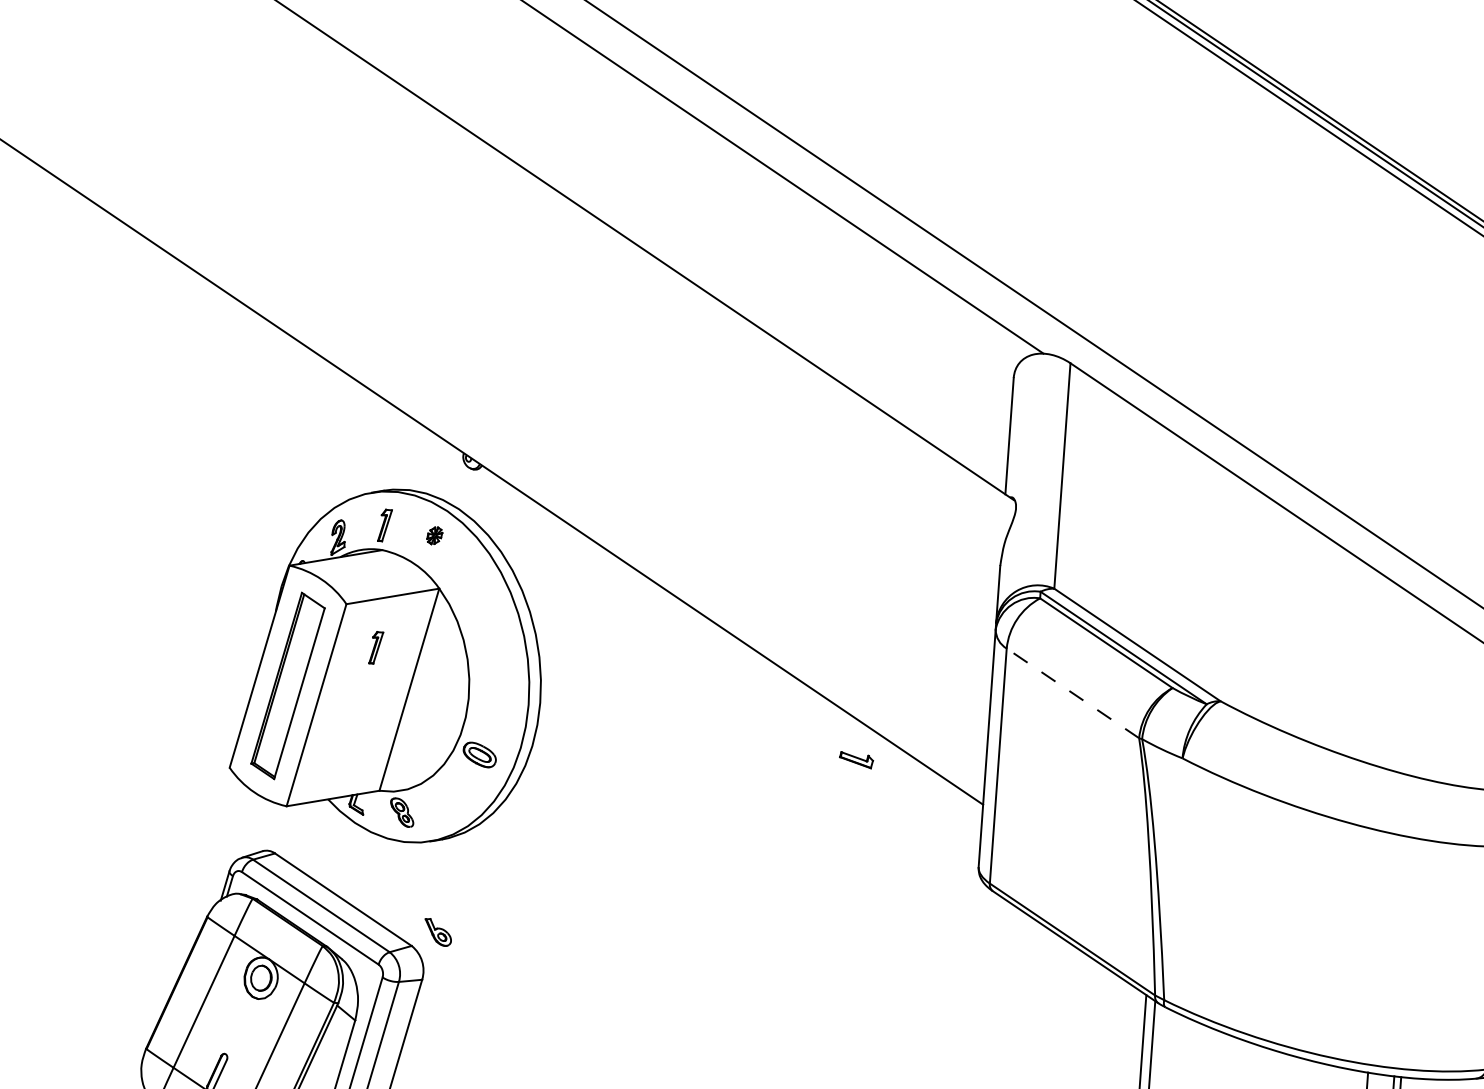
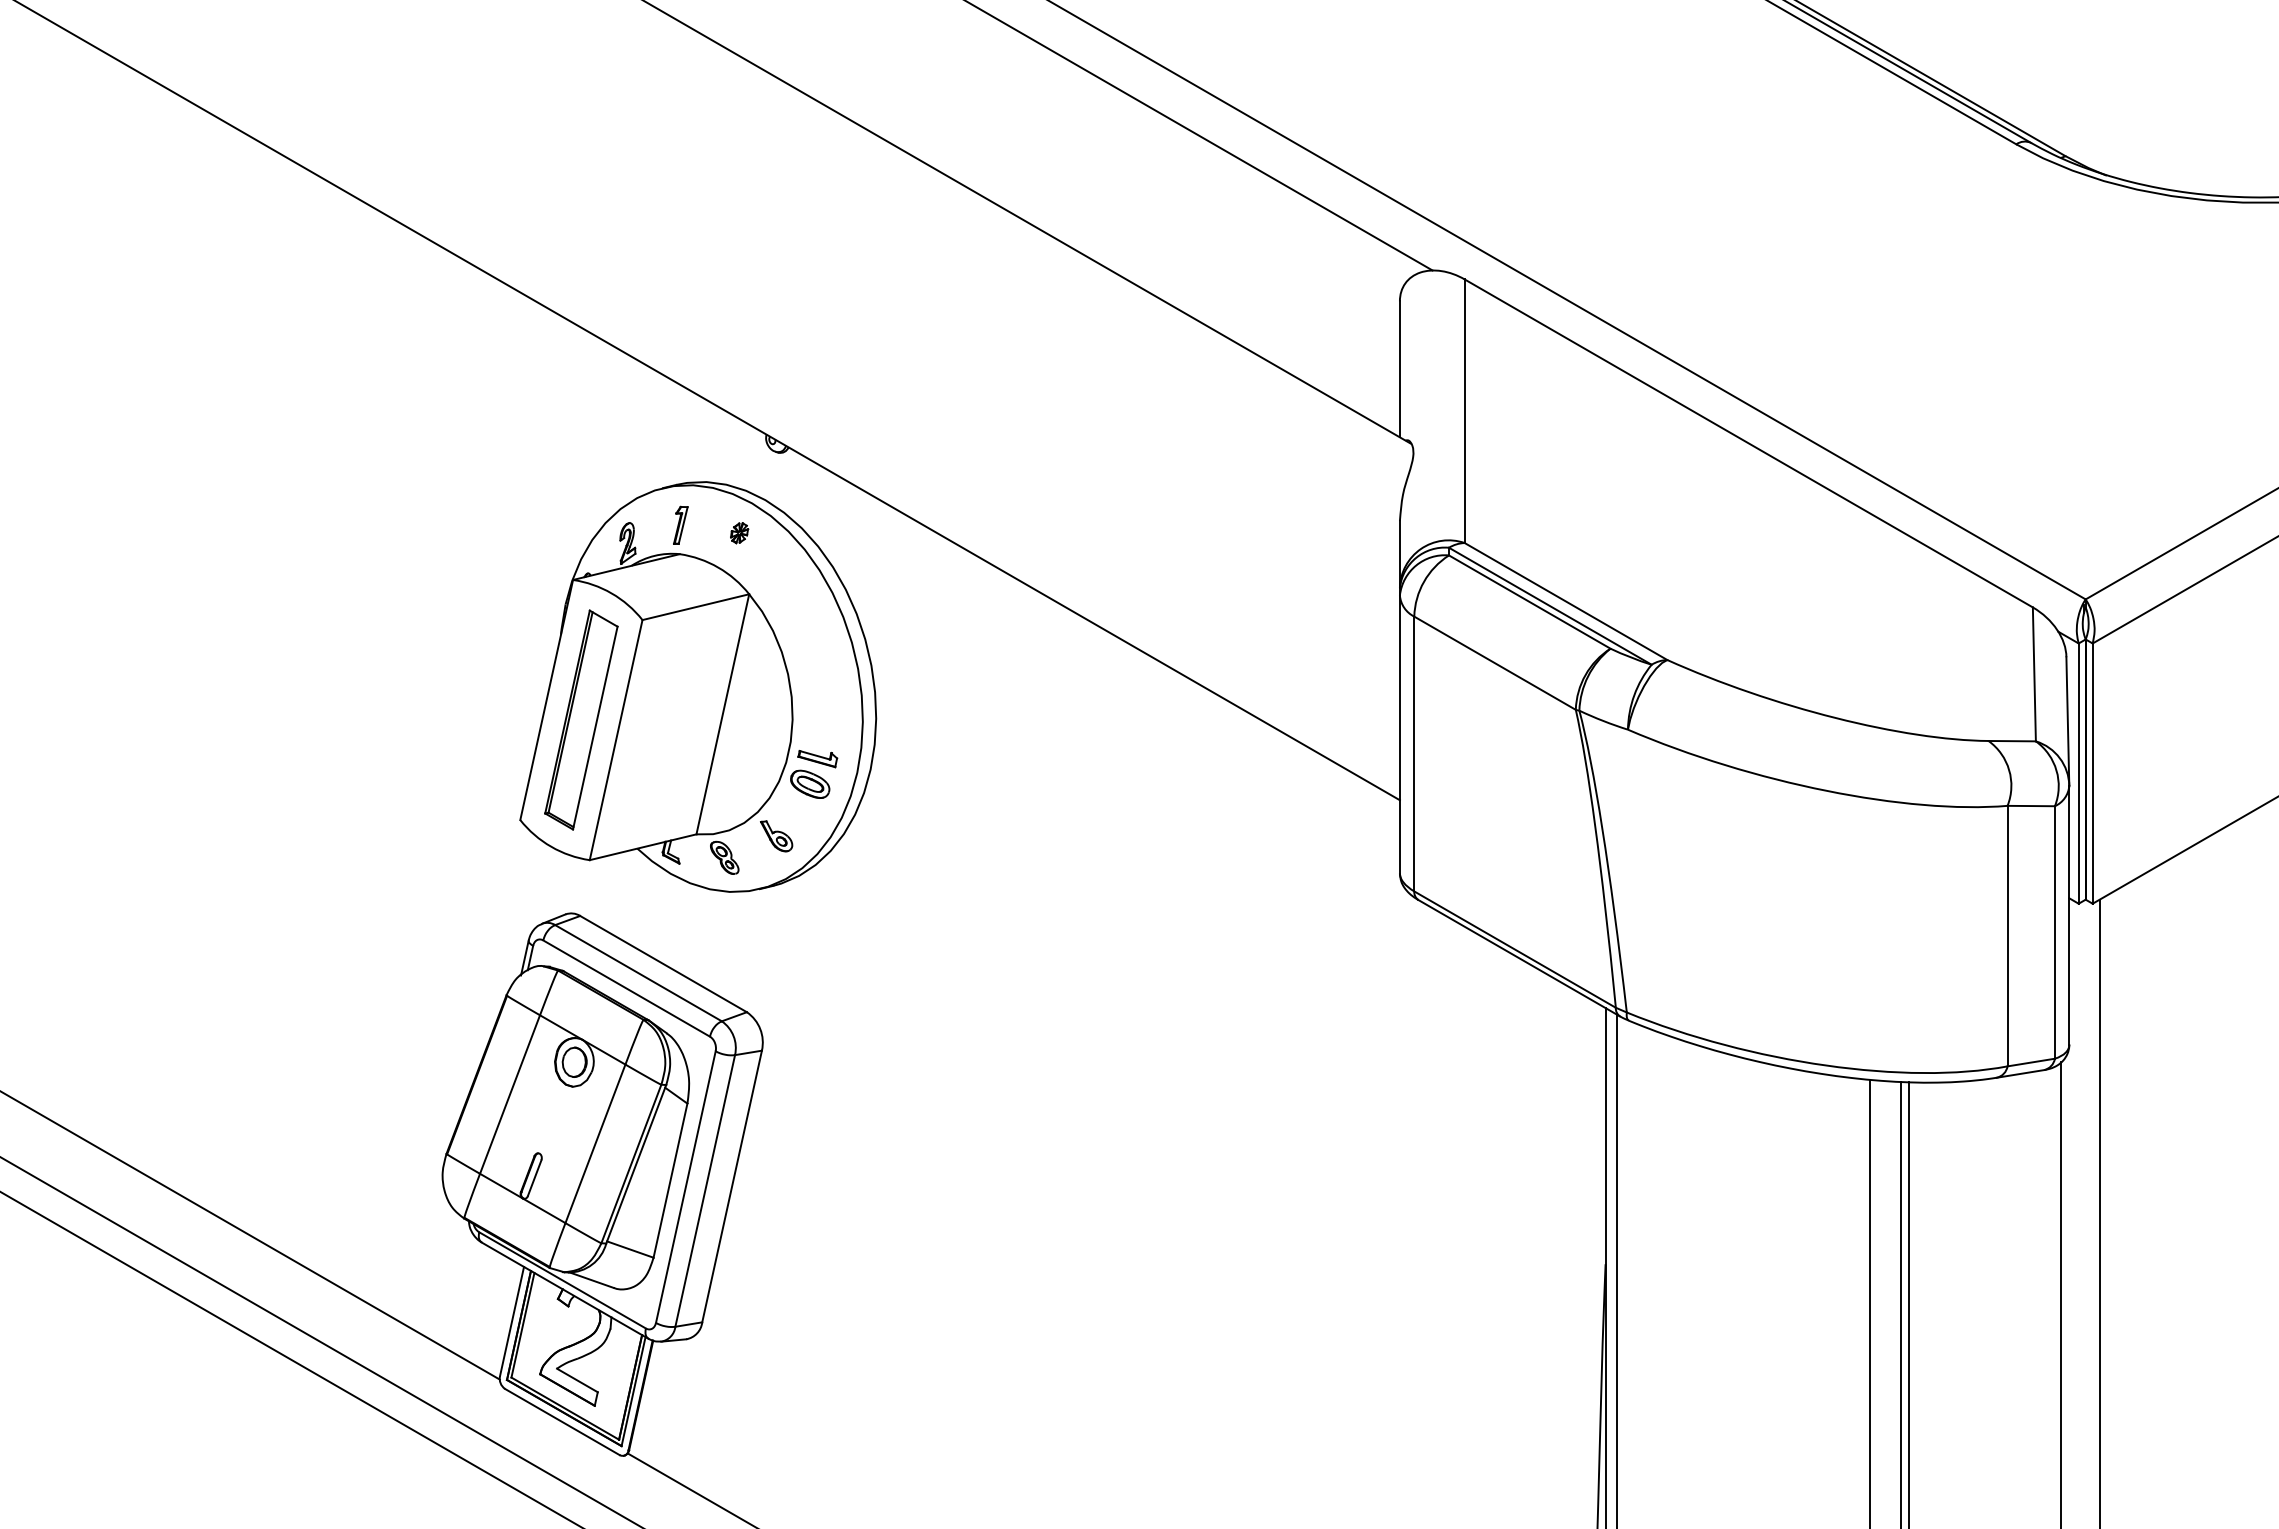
part: (376, 647) -> (680, 667), removed
line: (1072, 693) -> (1494, 663), dashed -> solid
part: (856, 760) -> (817, 759), moved
part: (438, 932) -> (776, 836), moved

